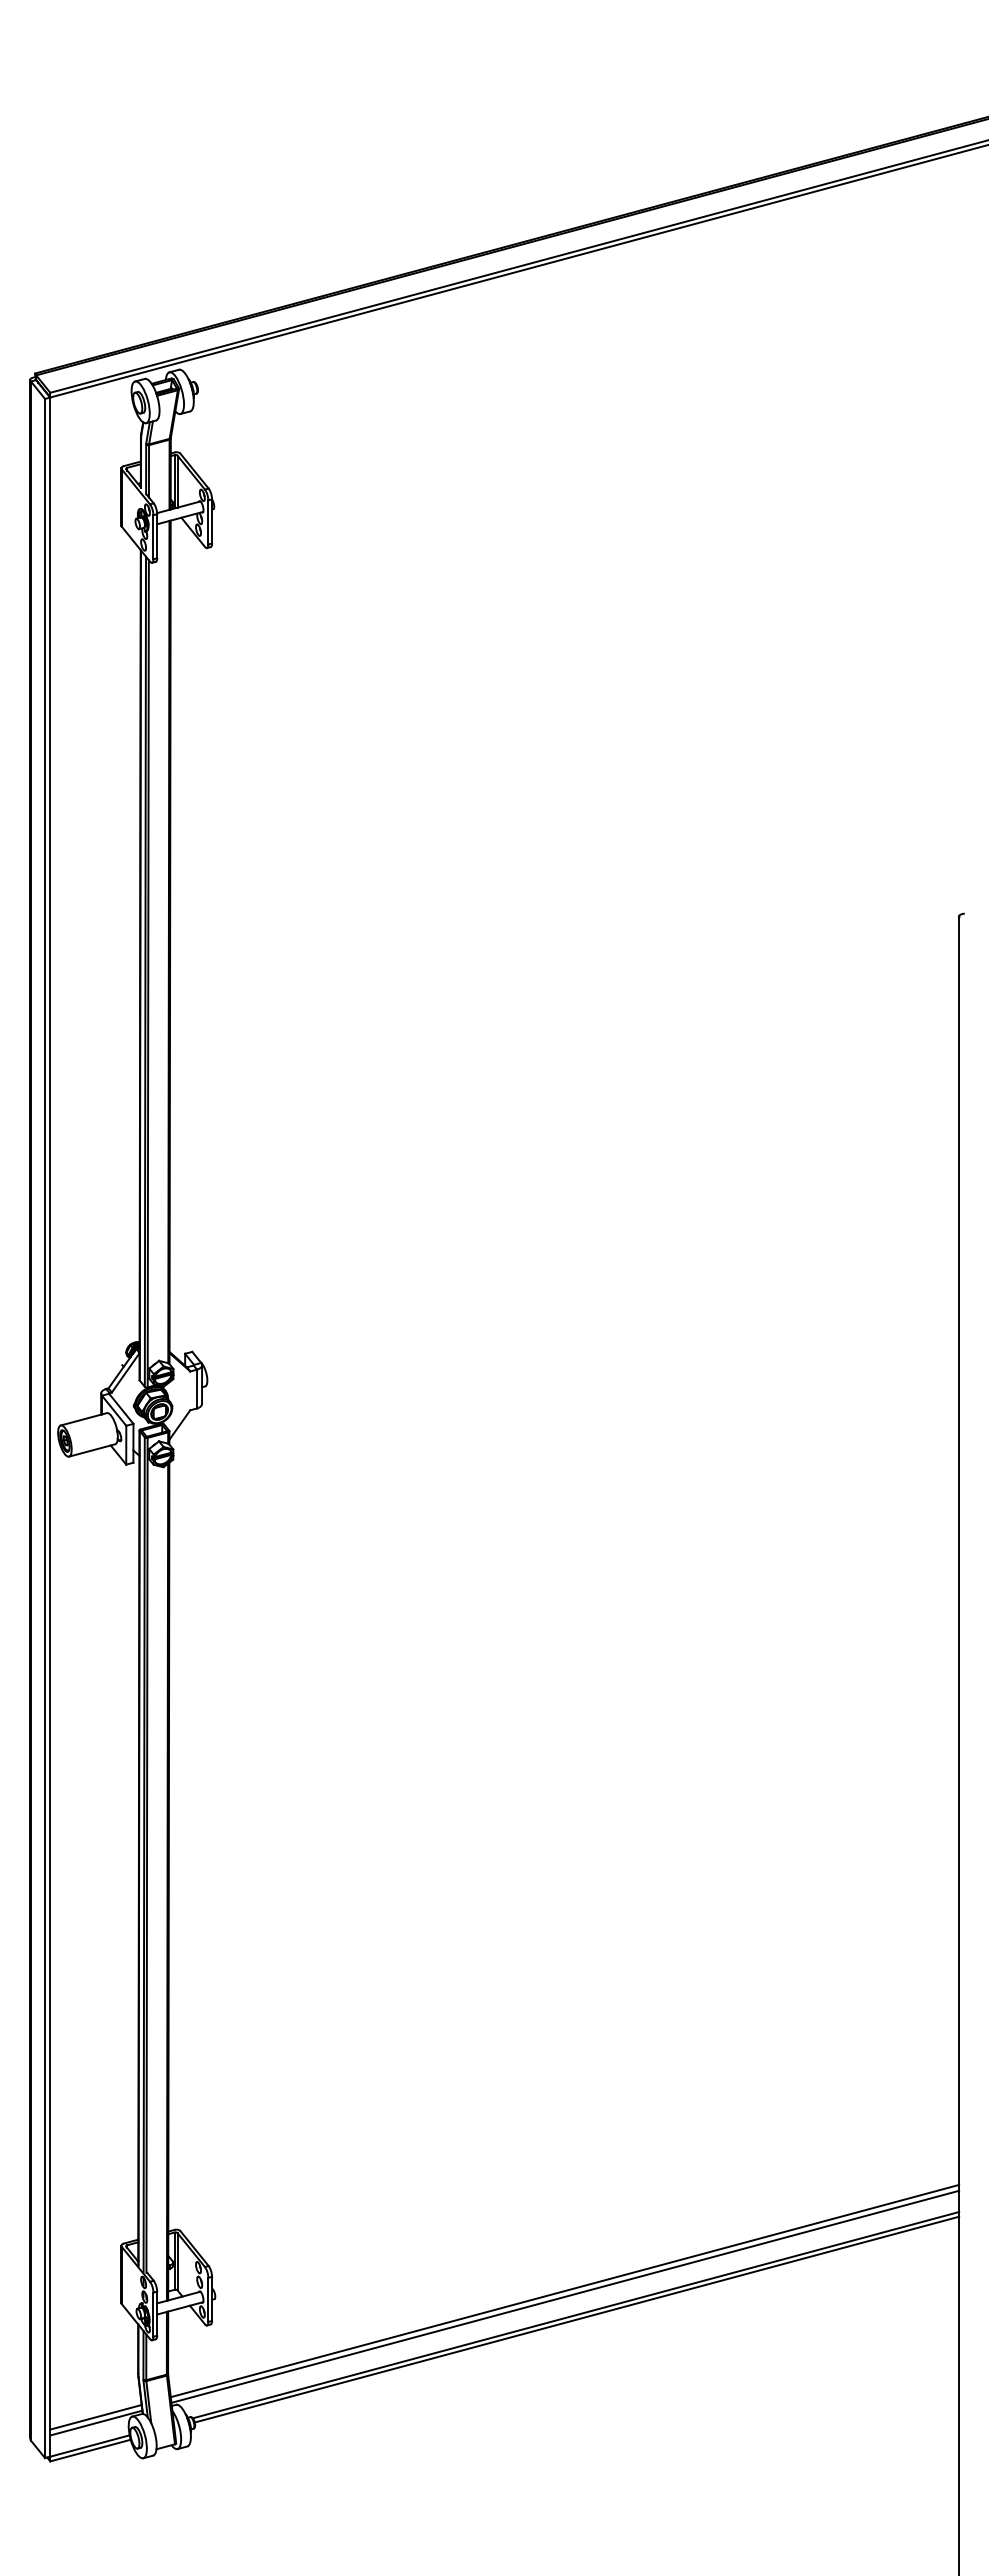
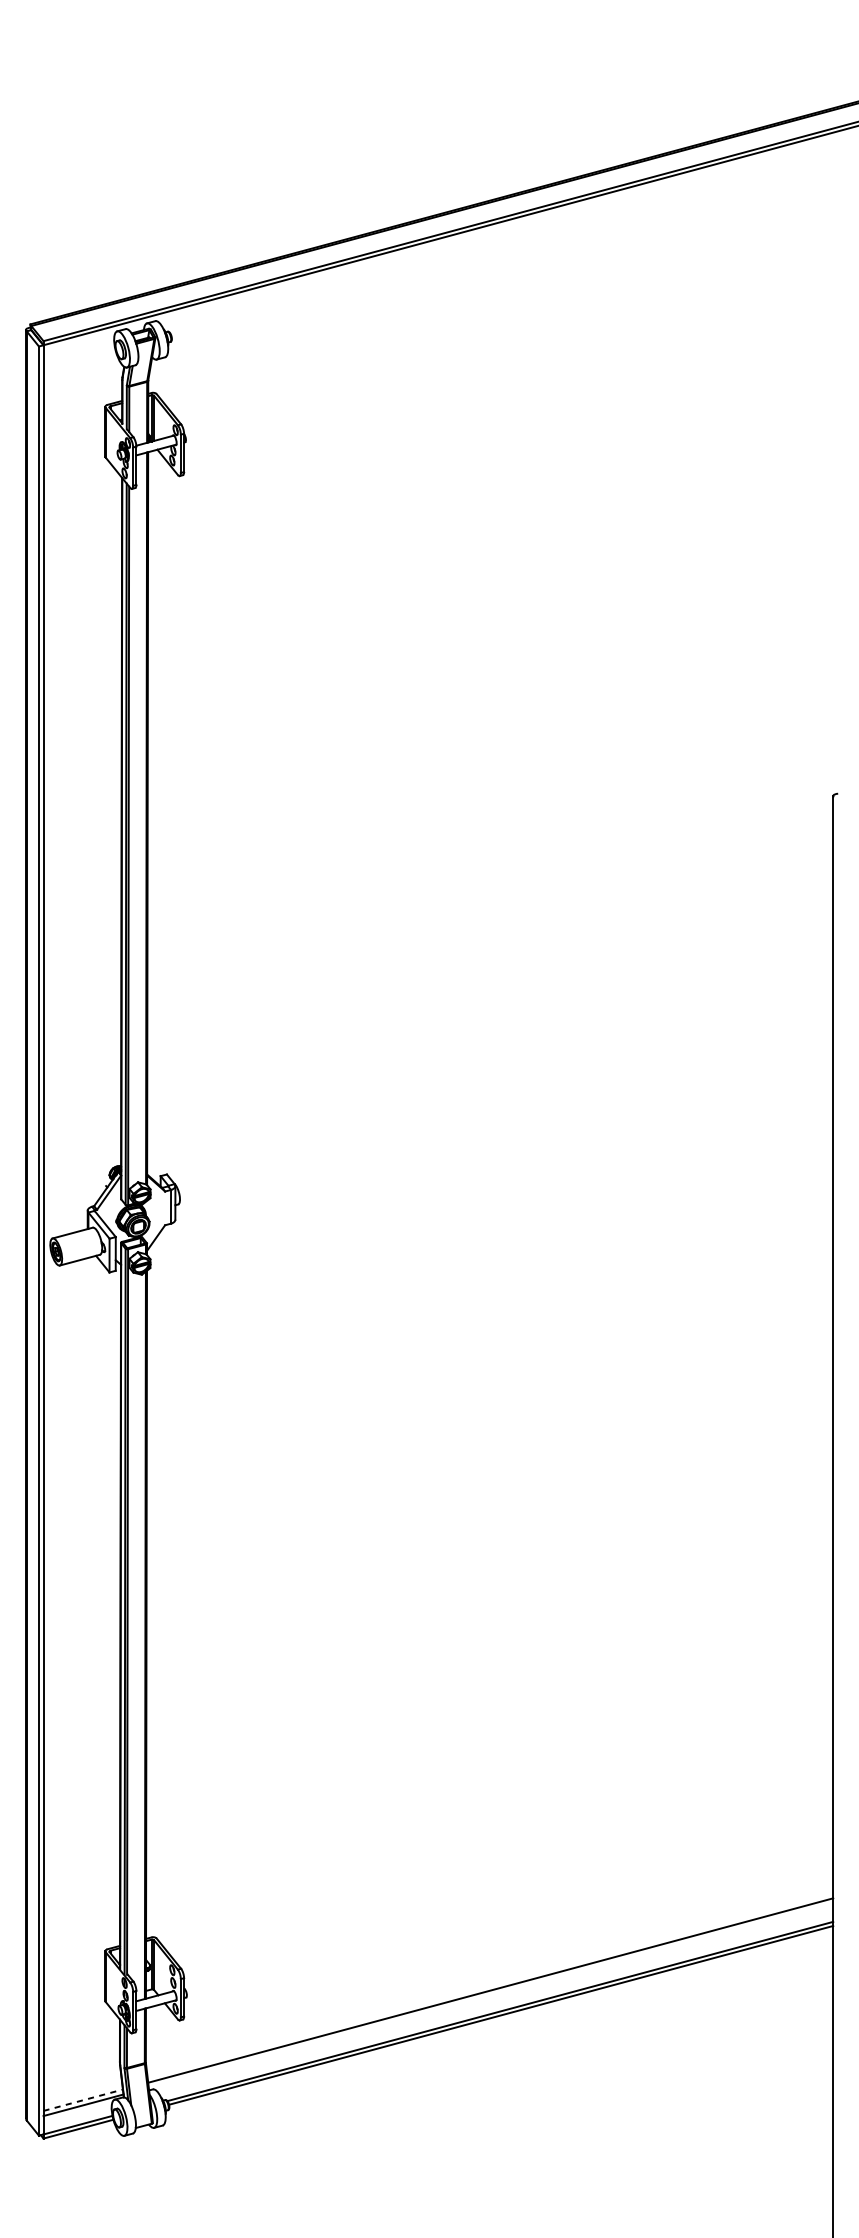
line: (565, 2296) -> (491, 1995), removed
line: (96, 2417) -> (83, 2100), solid -> dashed

